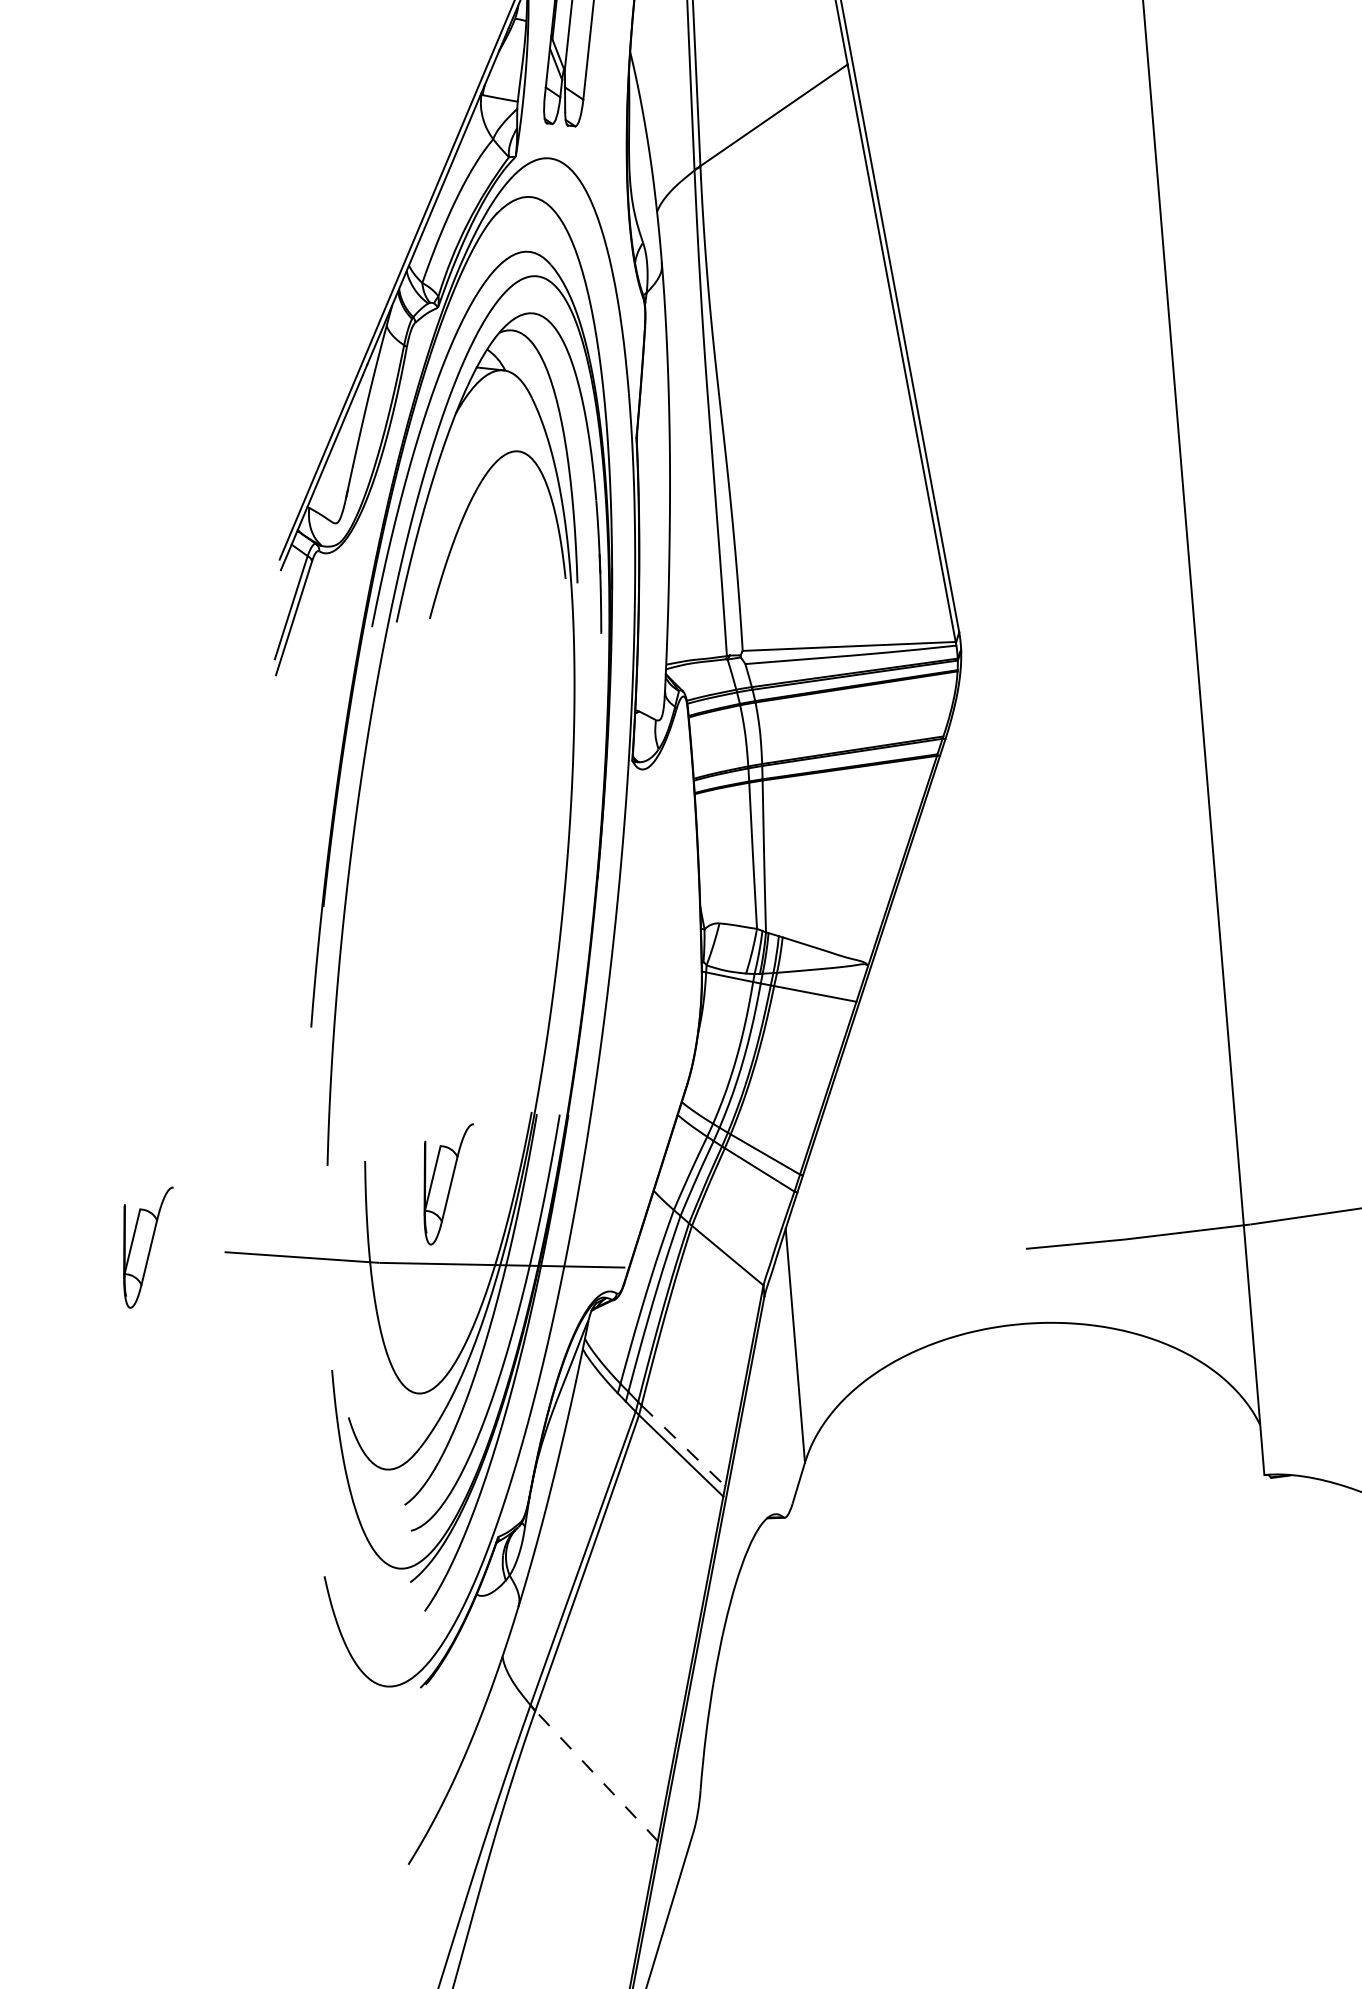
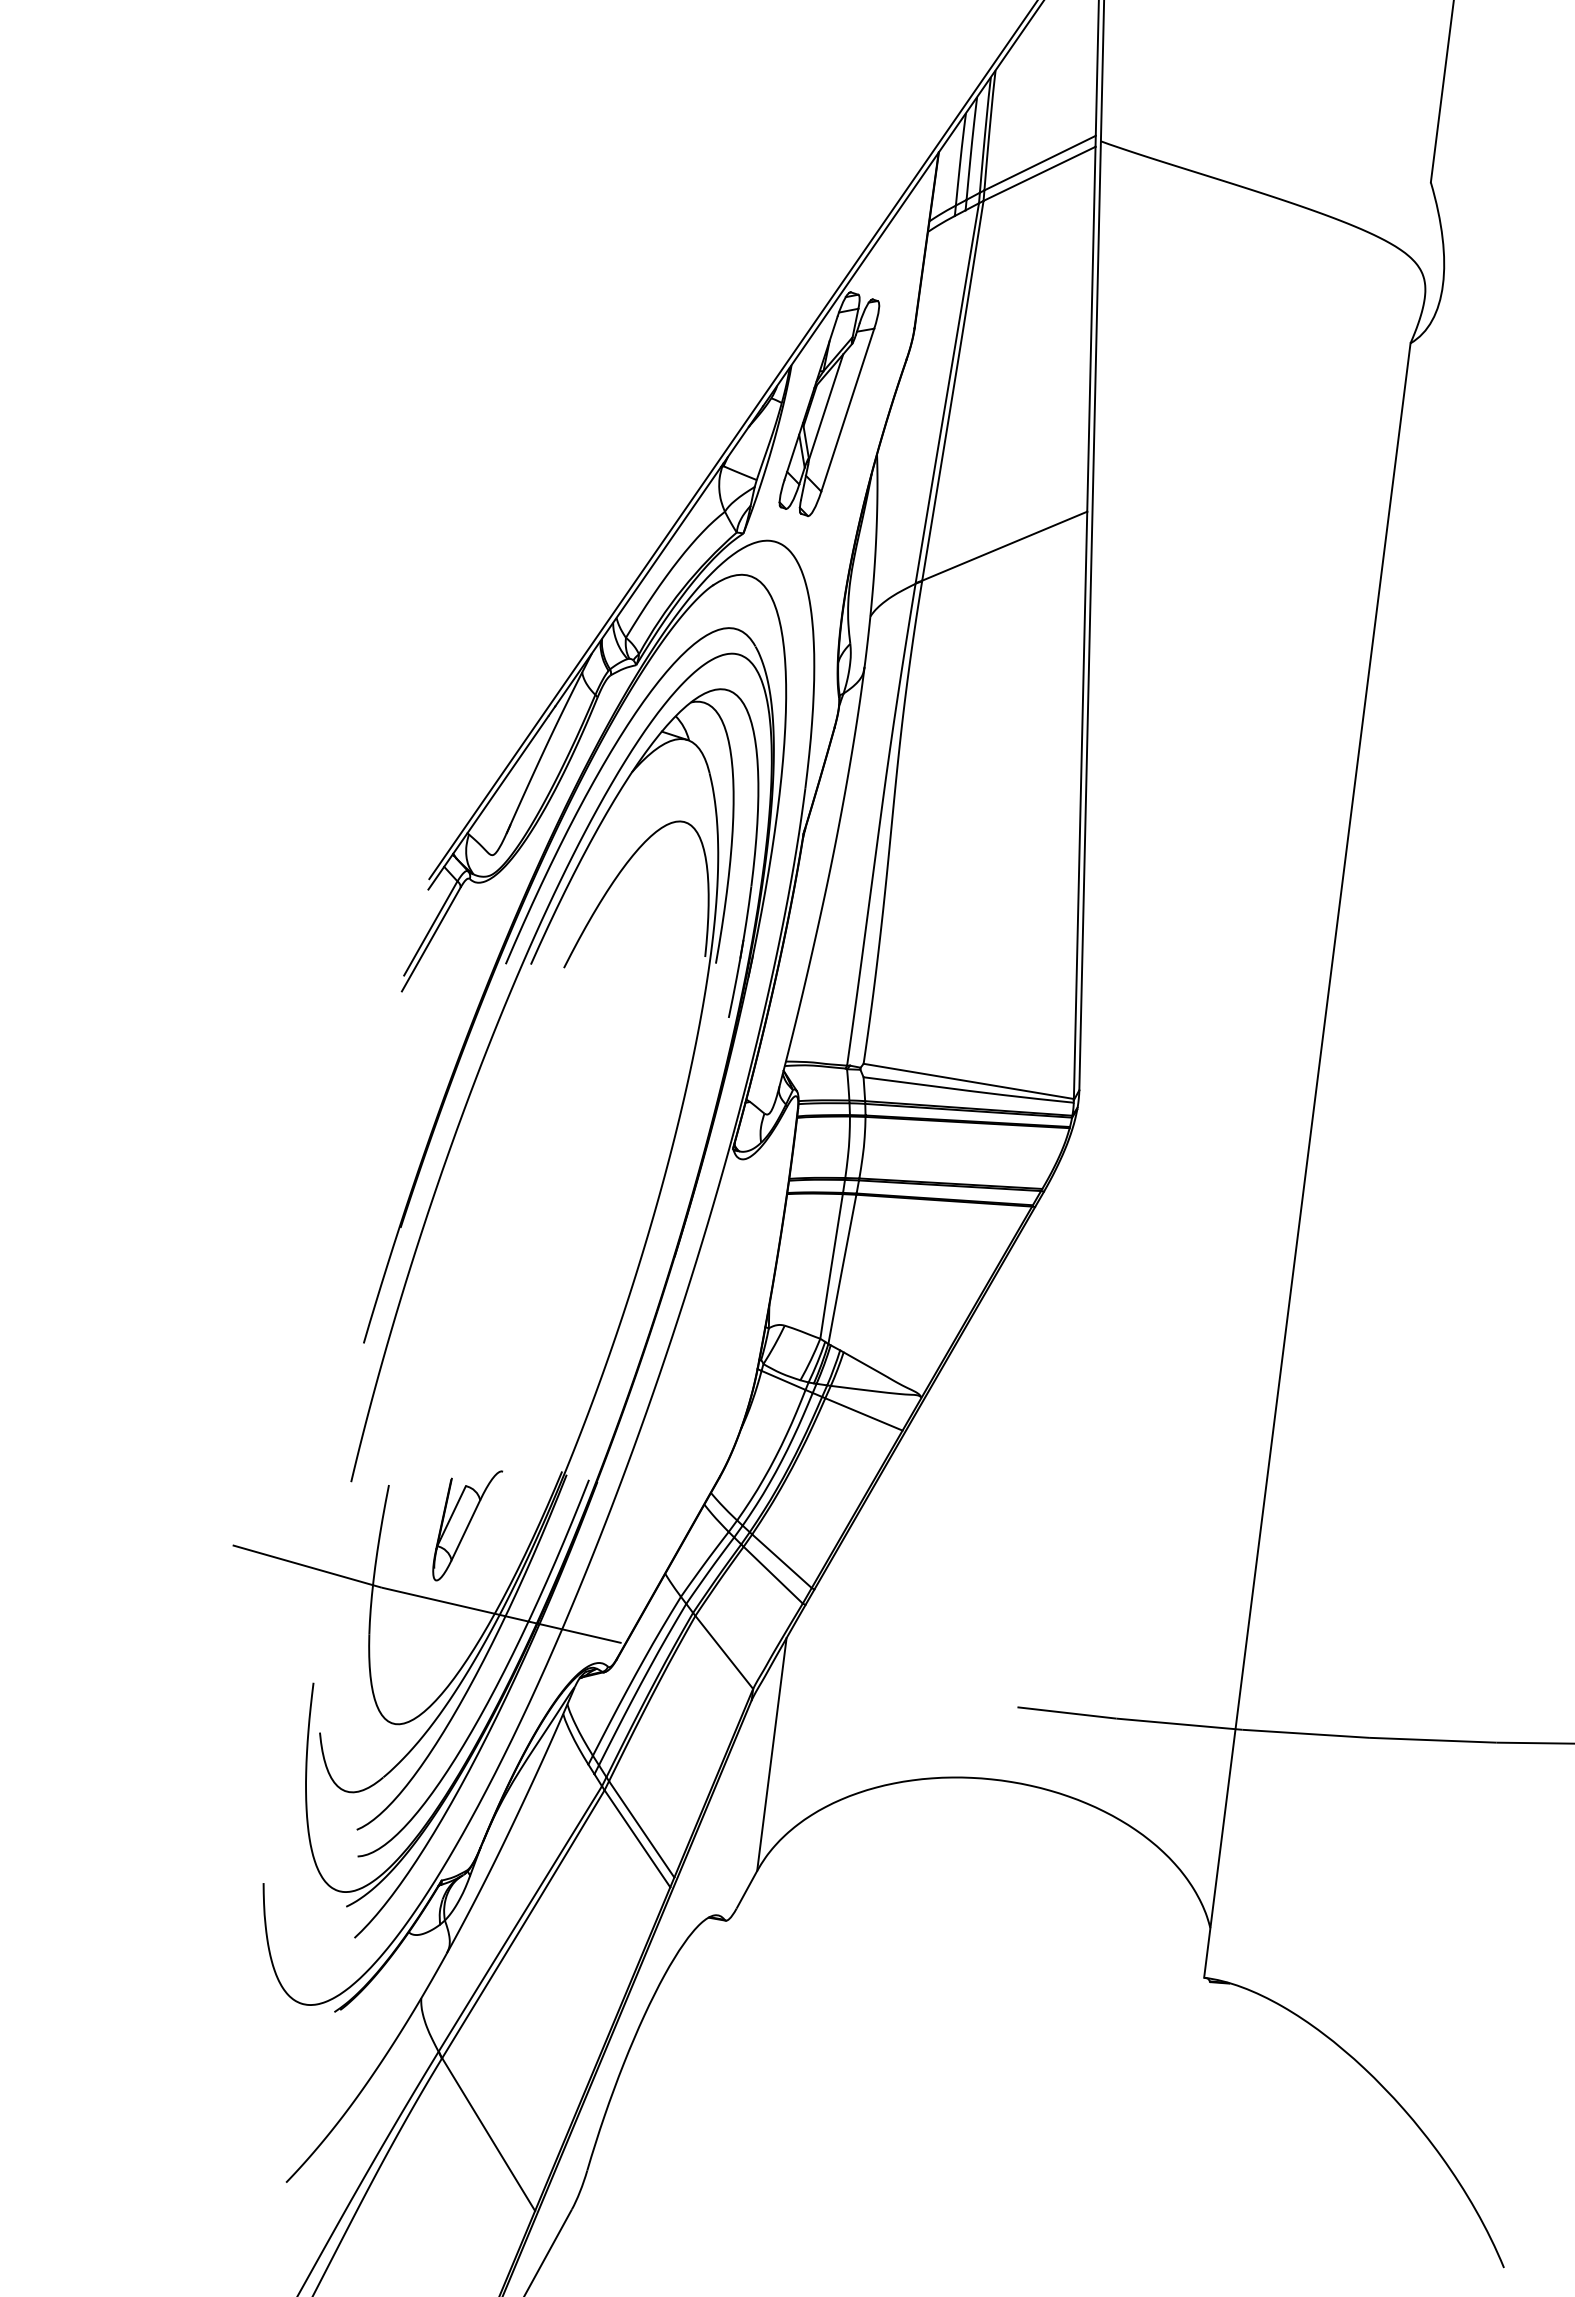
part: (149, 1247) -> (160, 1525), removed
line: (683, 1445) -> (641, 1829), dashed -> solid
line: (596, 1775) -> (488, 2134), dashed -> solid

